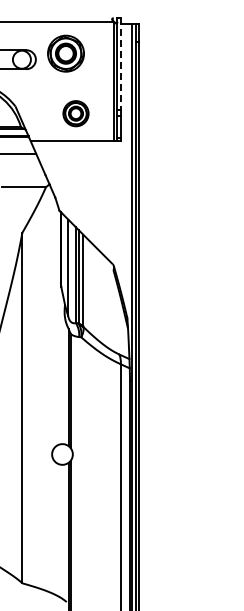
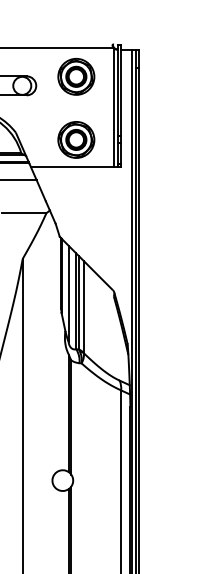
part: (65, 53) -> (75, 76), moved
line: (121, 64) -> (121, 90), dashed -> solid
part: (75, 113) -> (75, 139), size x1.43

